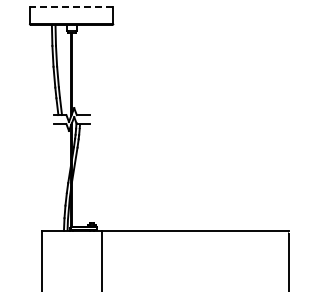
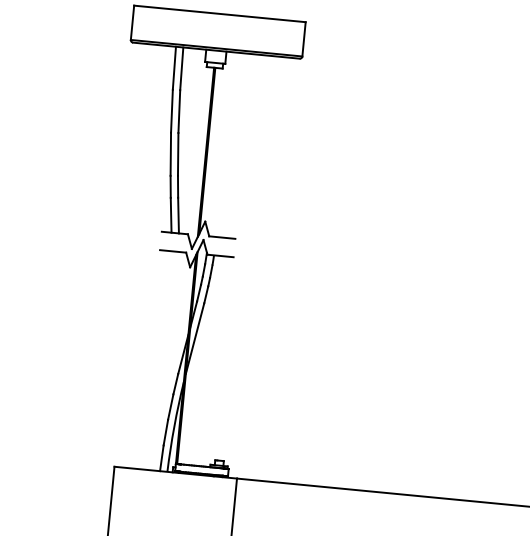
line: (71, 7) -> (219, 14), dashed -> solid

